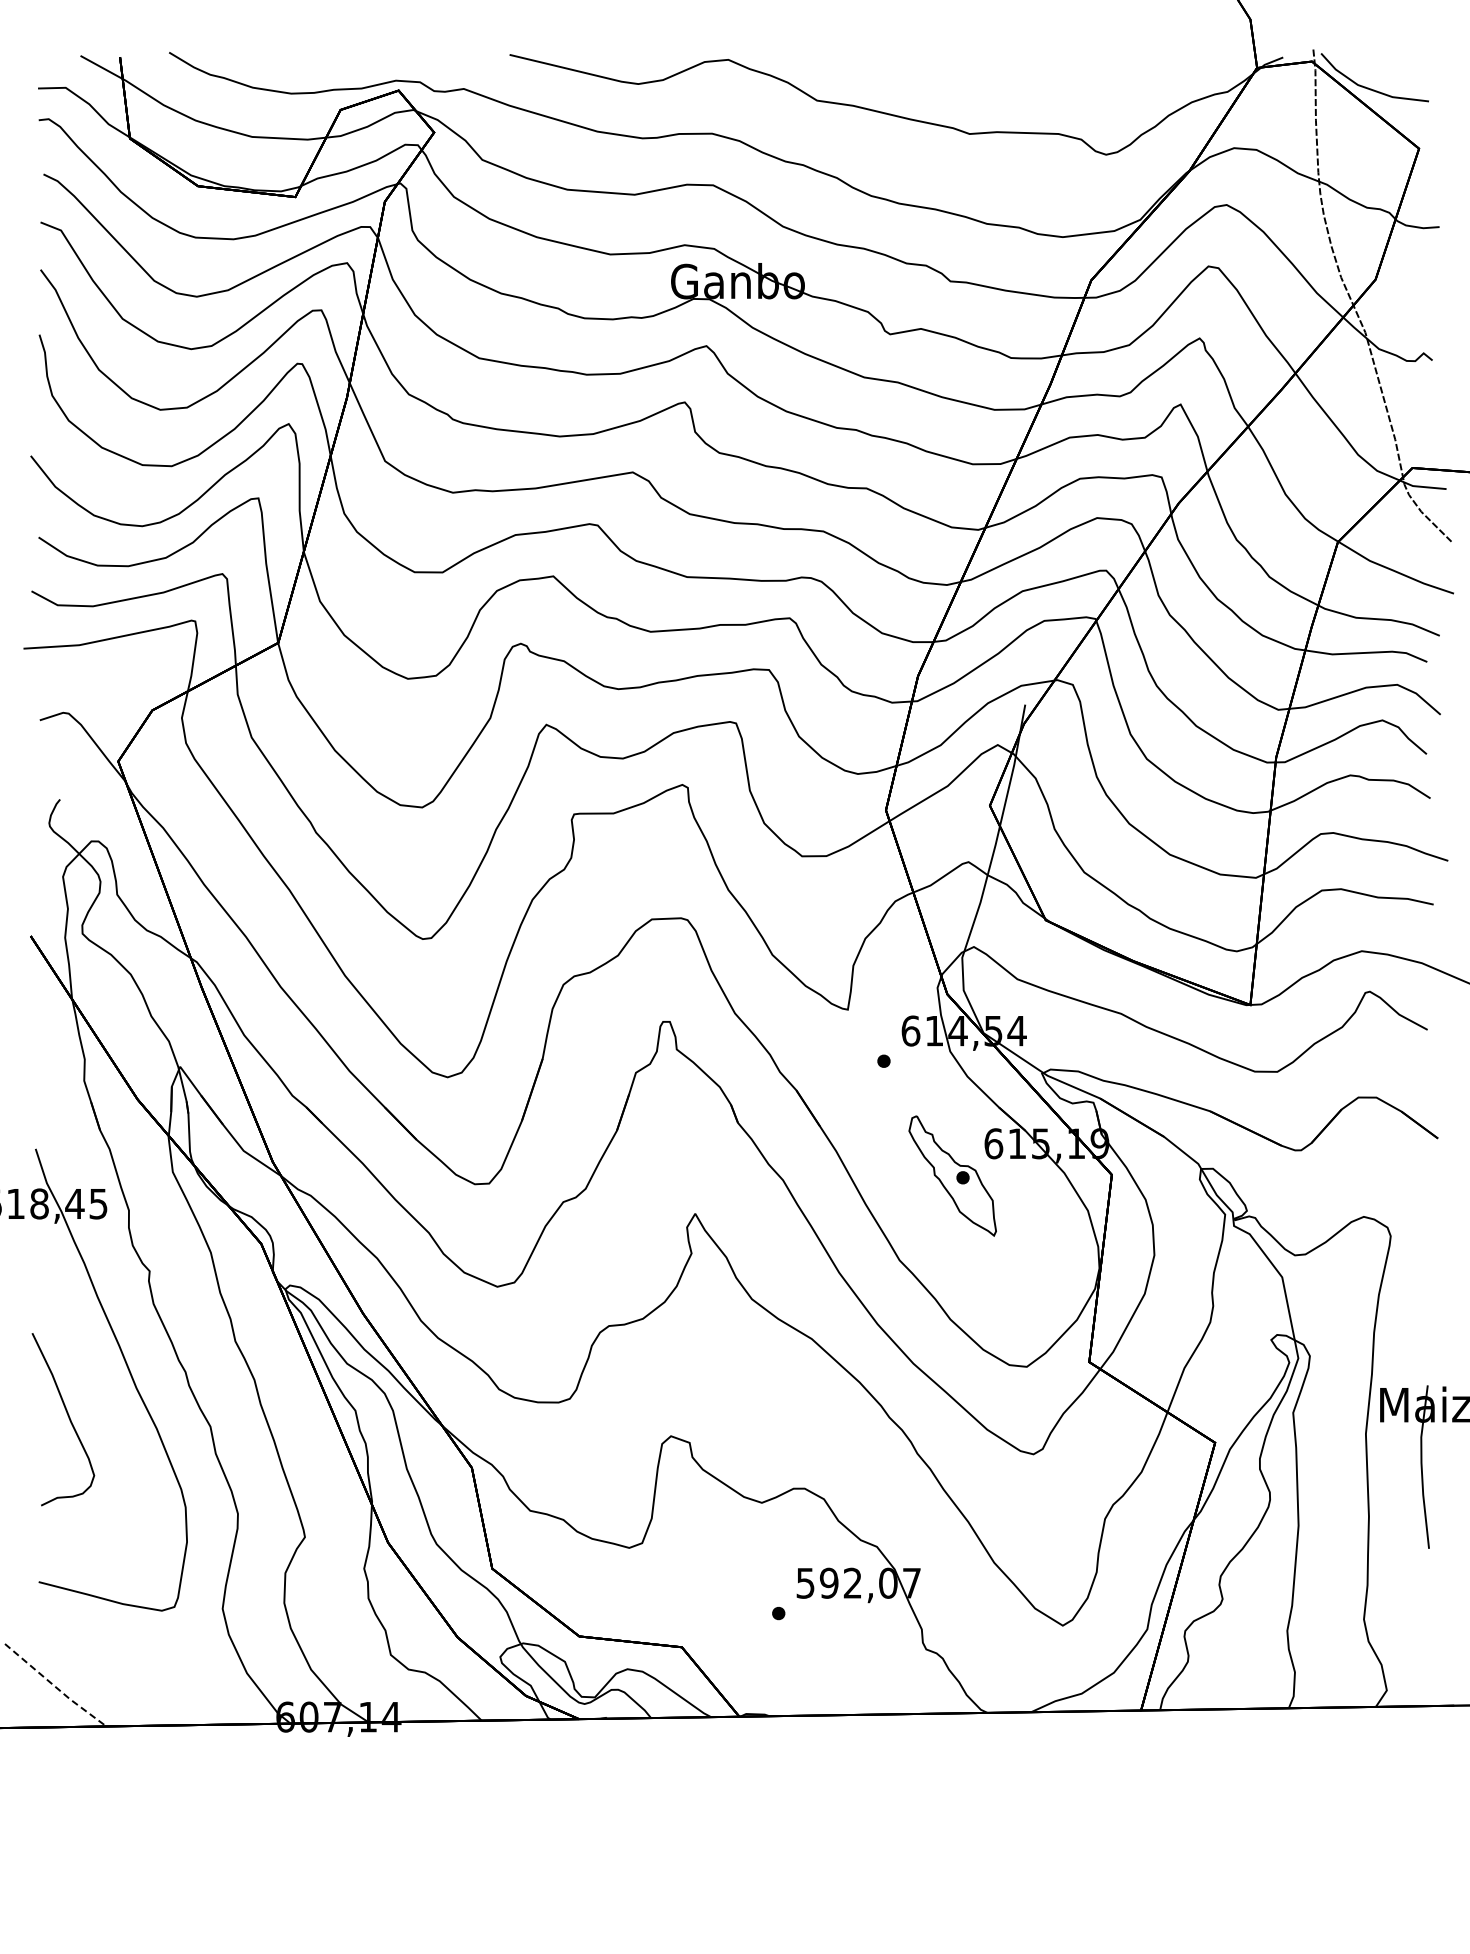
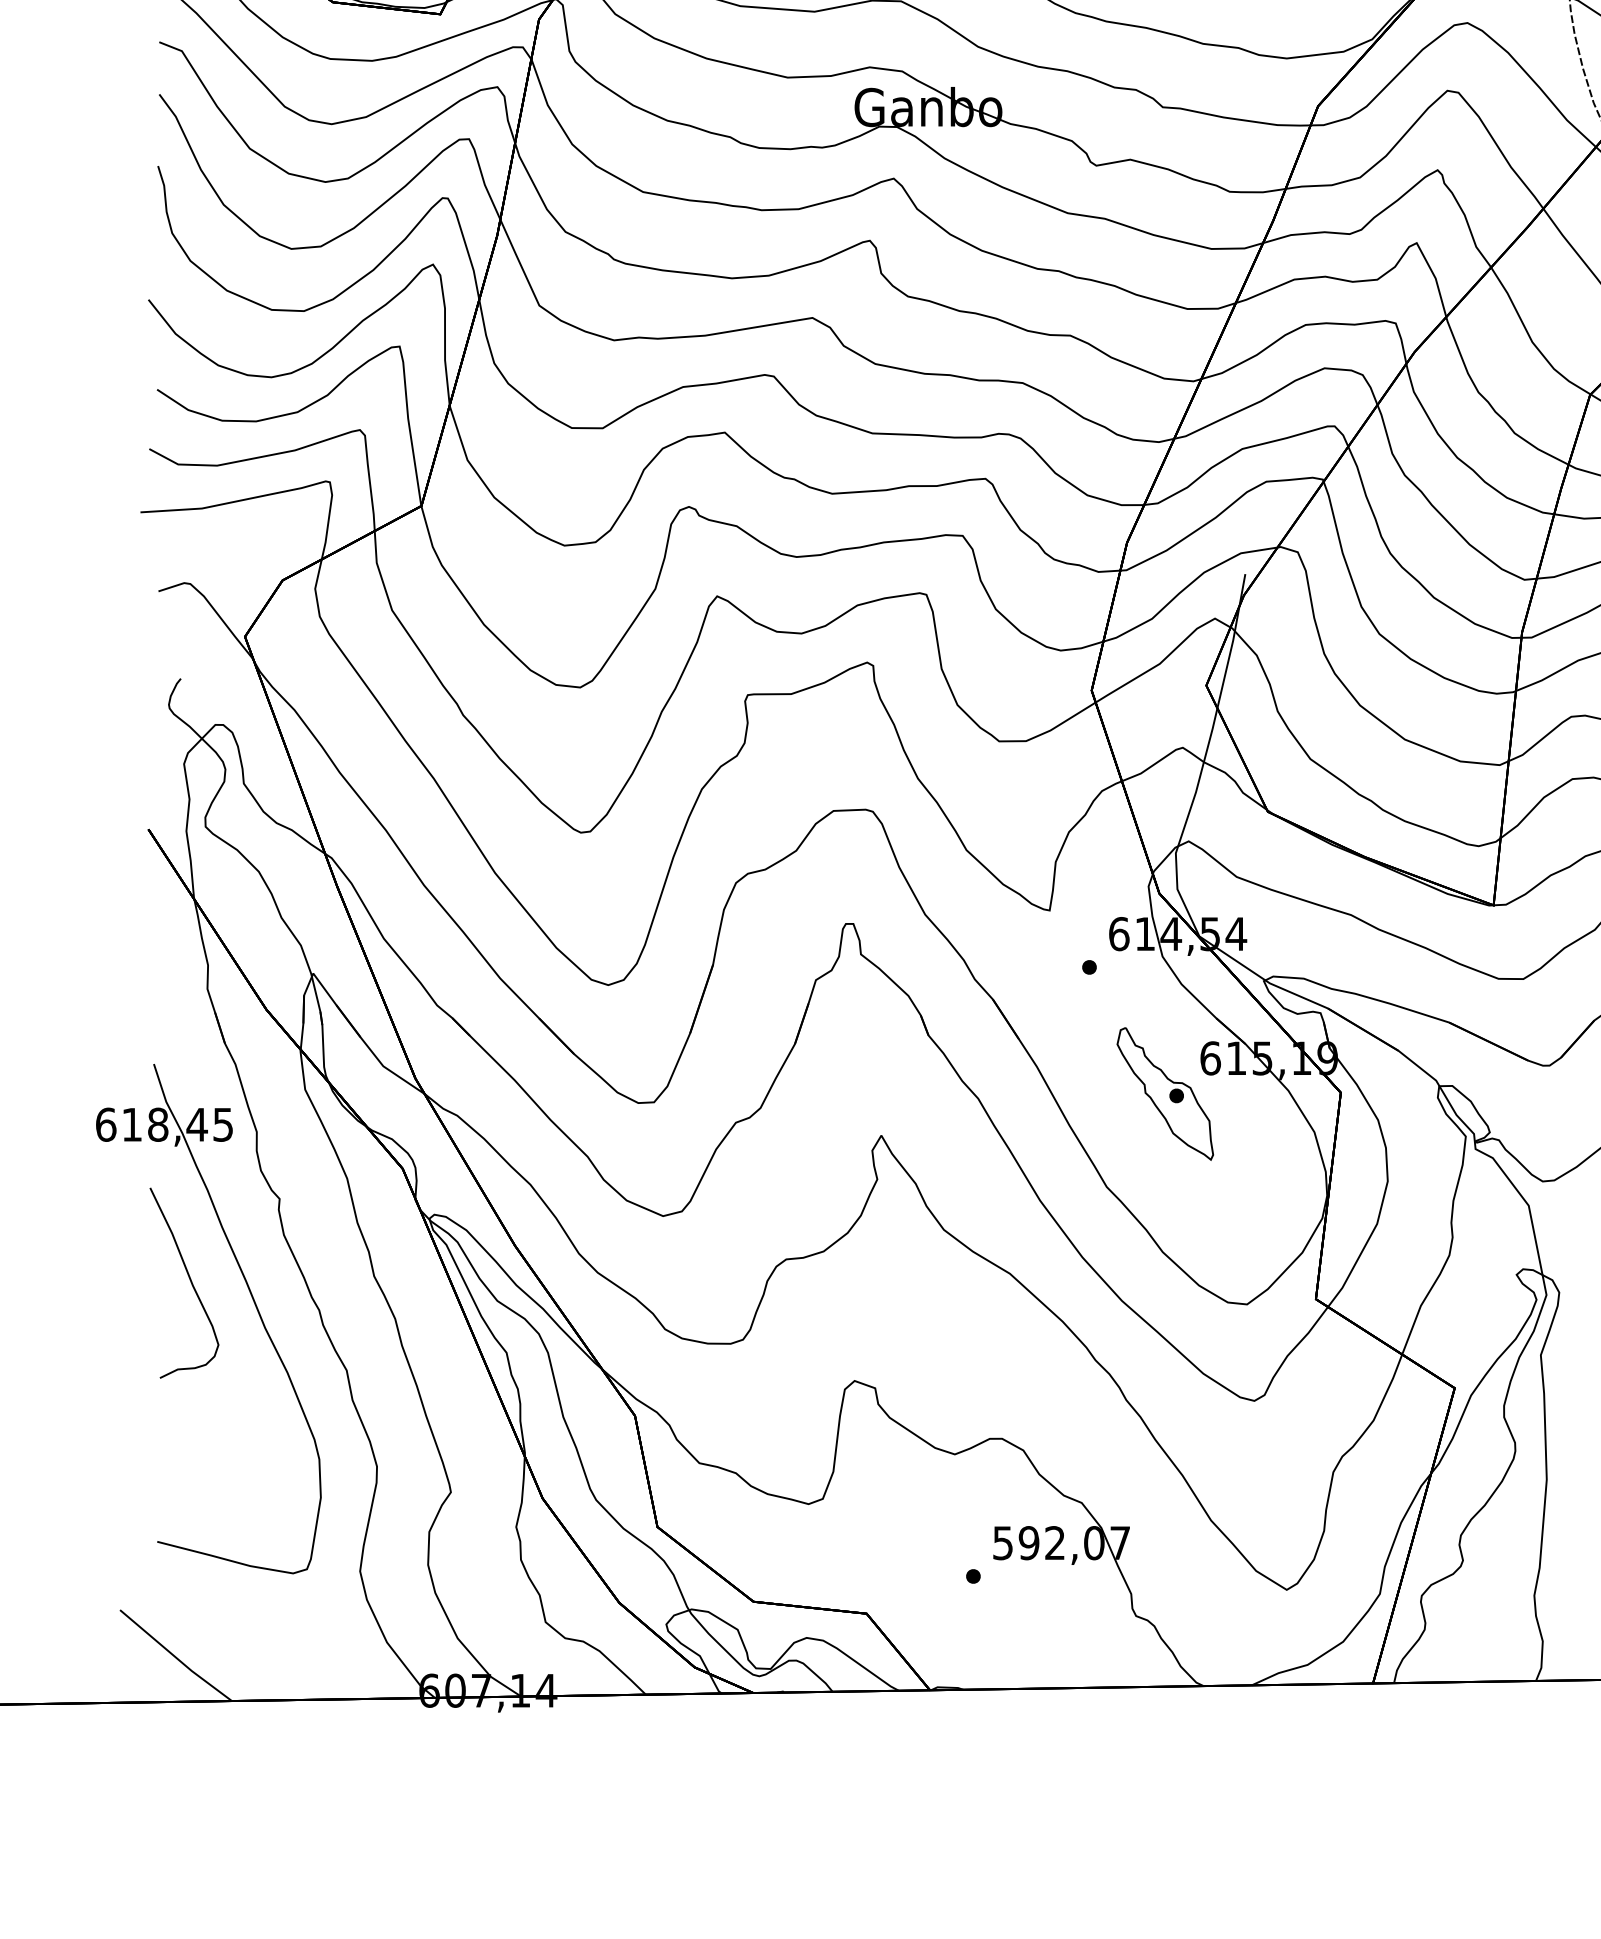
curve: (67, 1416) -> (189, 1279), moved
line: (55, 1687) -> (175, 1658), dashed -> solid

